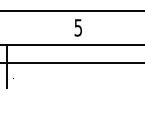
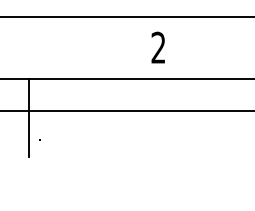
text: (77, 27) -> (156, 47), 5 -> 2

